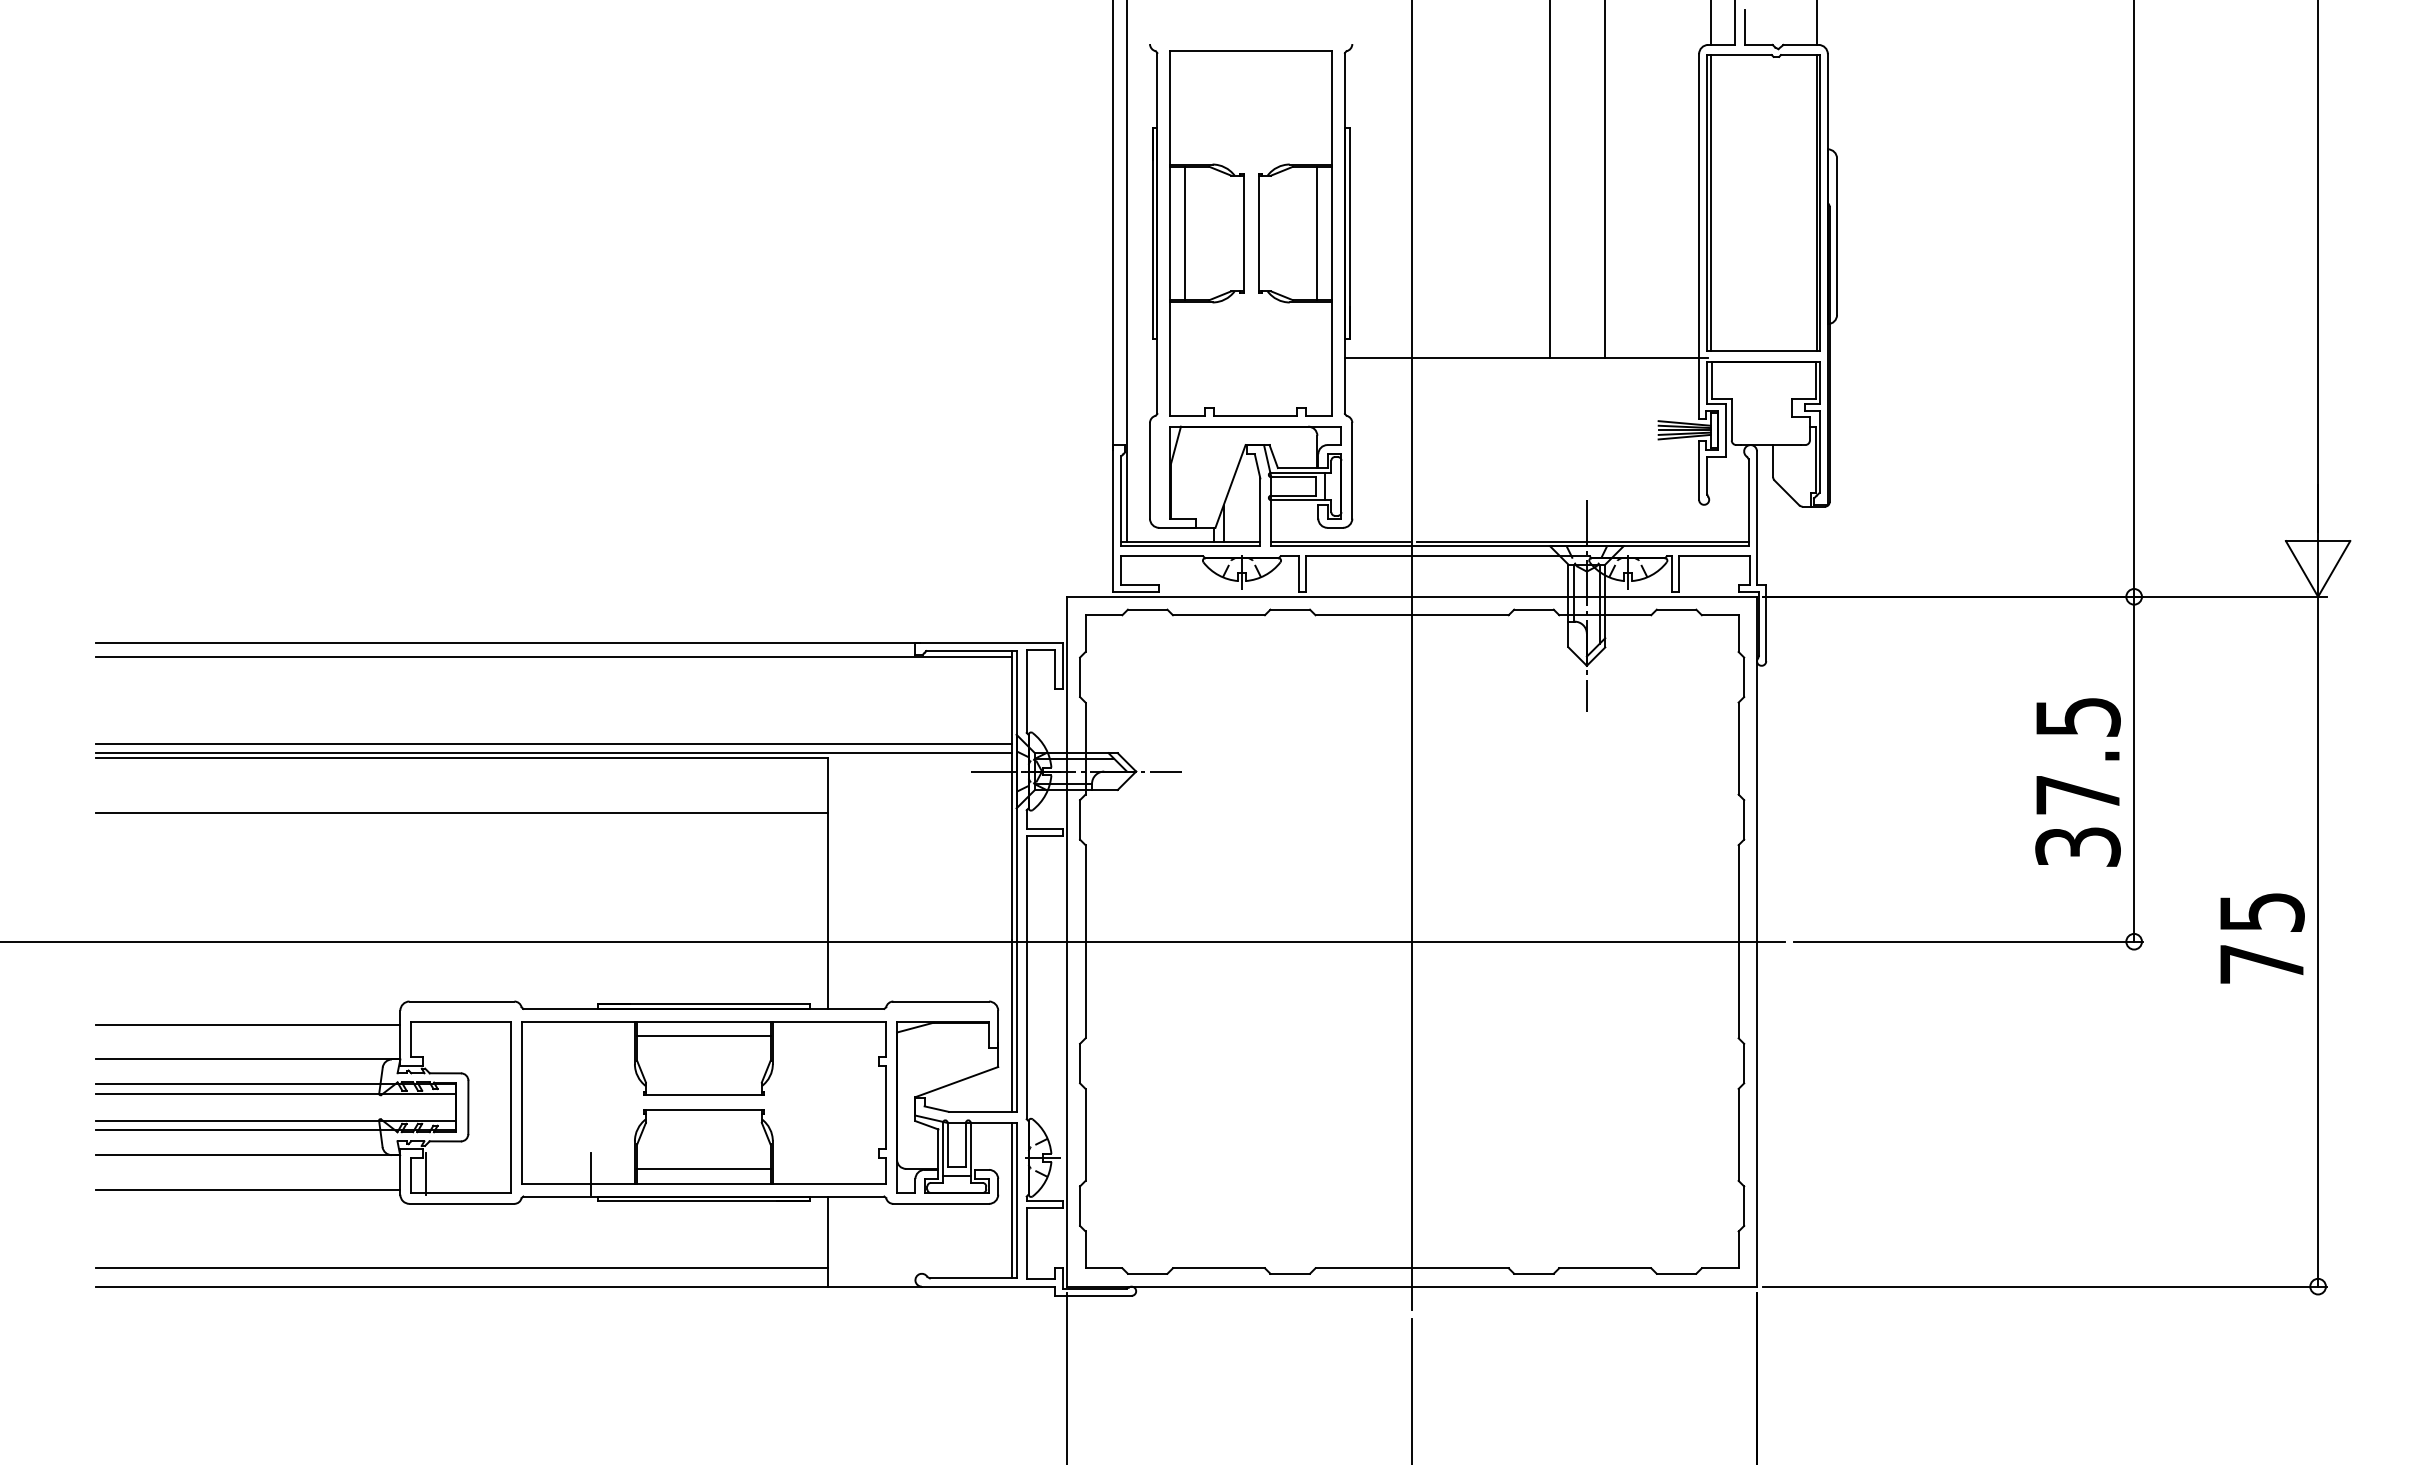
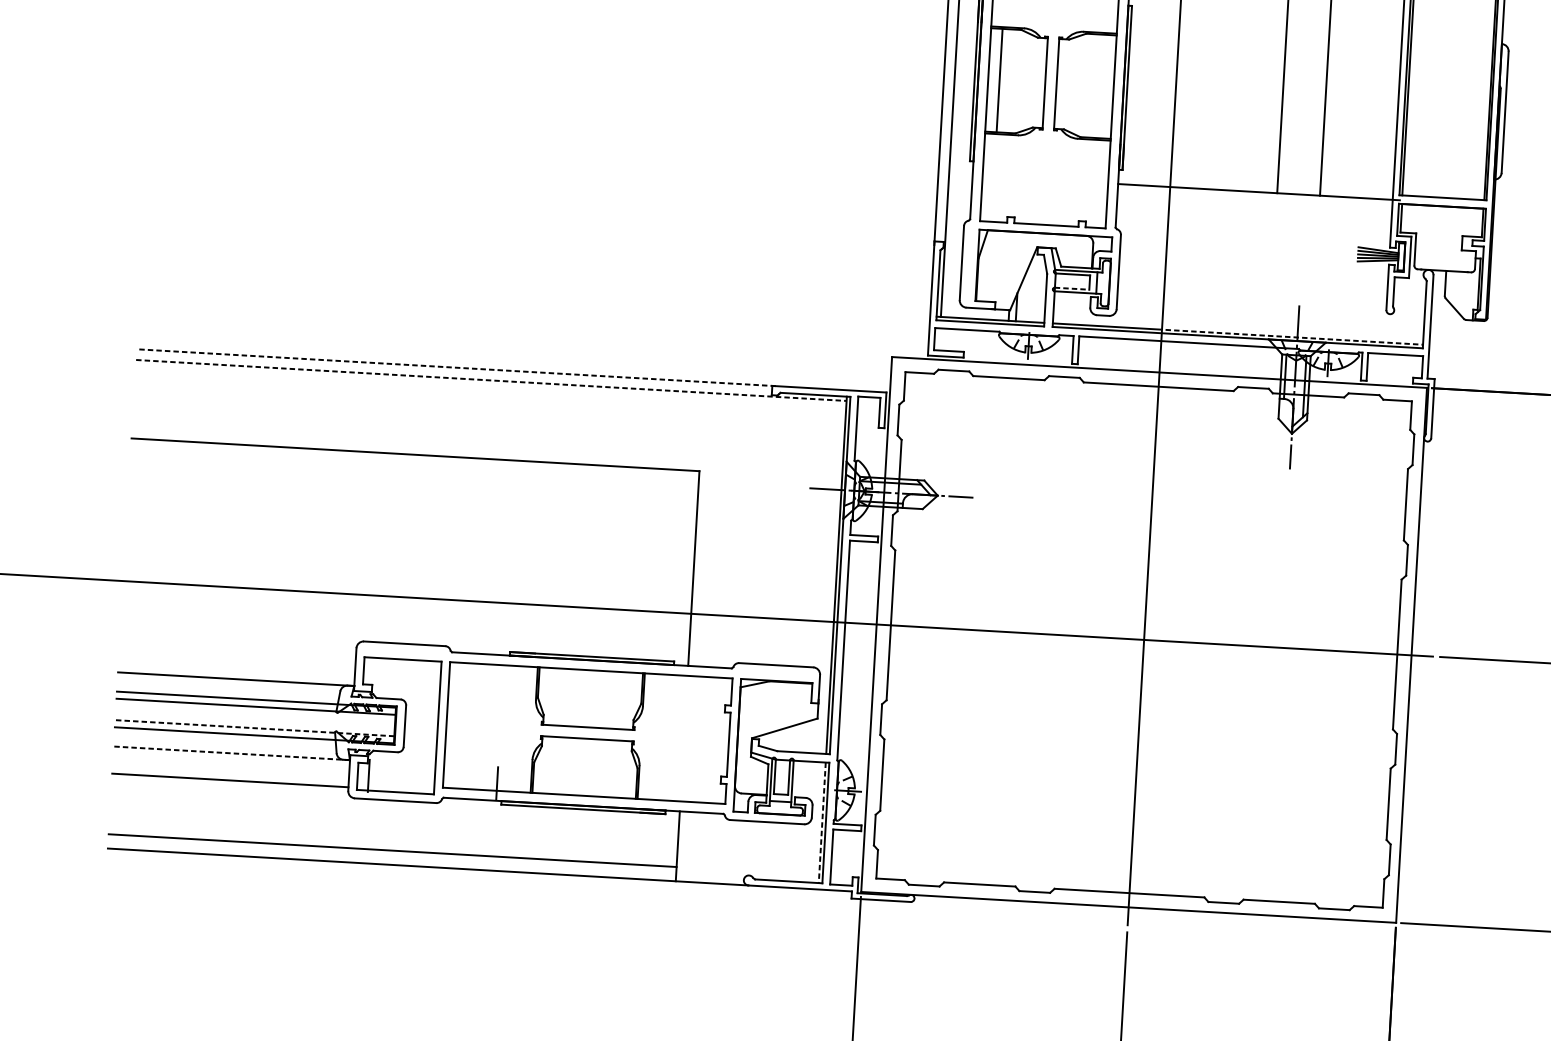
line: (1317, 233) -> (1102, 86), removed
line: (1293, 495) -> (1072, 288), solid -> dashed
line: (1583, 541) -> (1294, 337), solid -> dashed
line: (507, 642) -> (456, 367), solid -> dashed
line: (554, 656) -> (491, 380), solid -> dashed
line: (553, 743) -> (487, 447), removed
line: (553, 753) -> (486, 455), removed
line: (461, 812) -> (412, 497), removed
line: (247, 1024) -> (237, 652), removed
line: (703, 1036) -> (590, 681), removed
line: (275, 1121) -> (254, 728), solid -> dashed
line: (247, 1155) -> (231, 753), solid -> dashed
line: (703, 1168) -> (584, 784), removed
line: (1012, 1200) -> (822, 822), solid -> dashed

